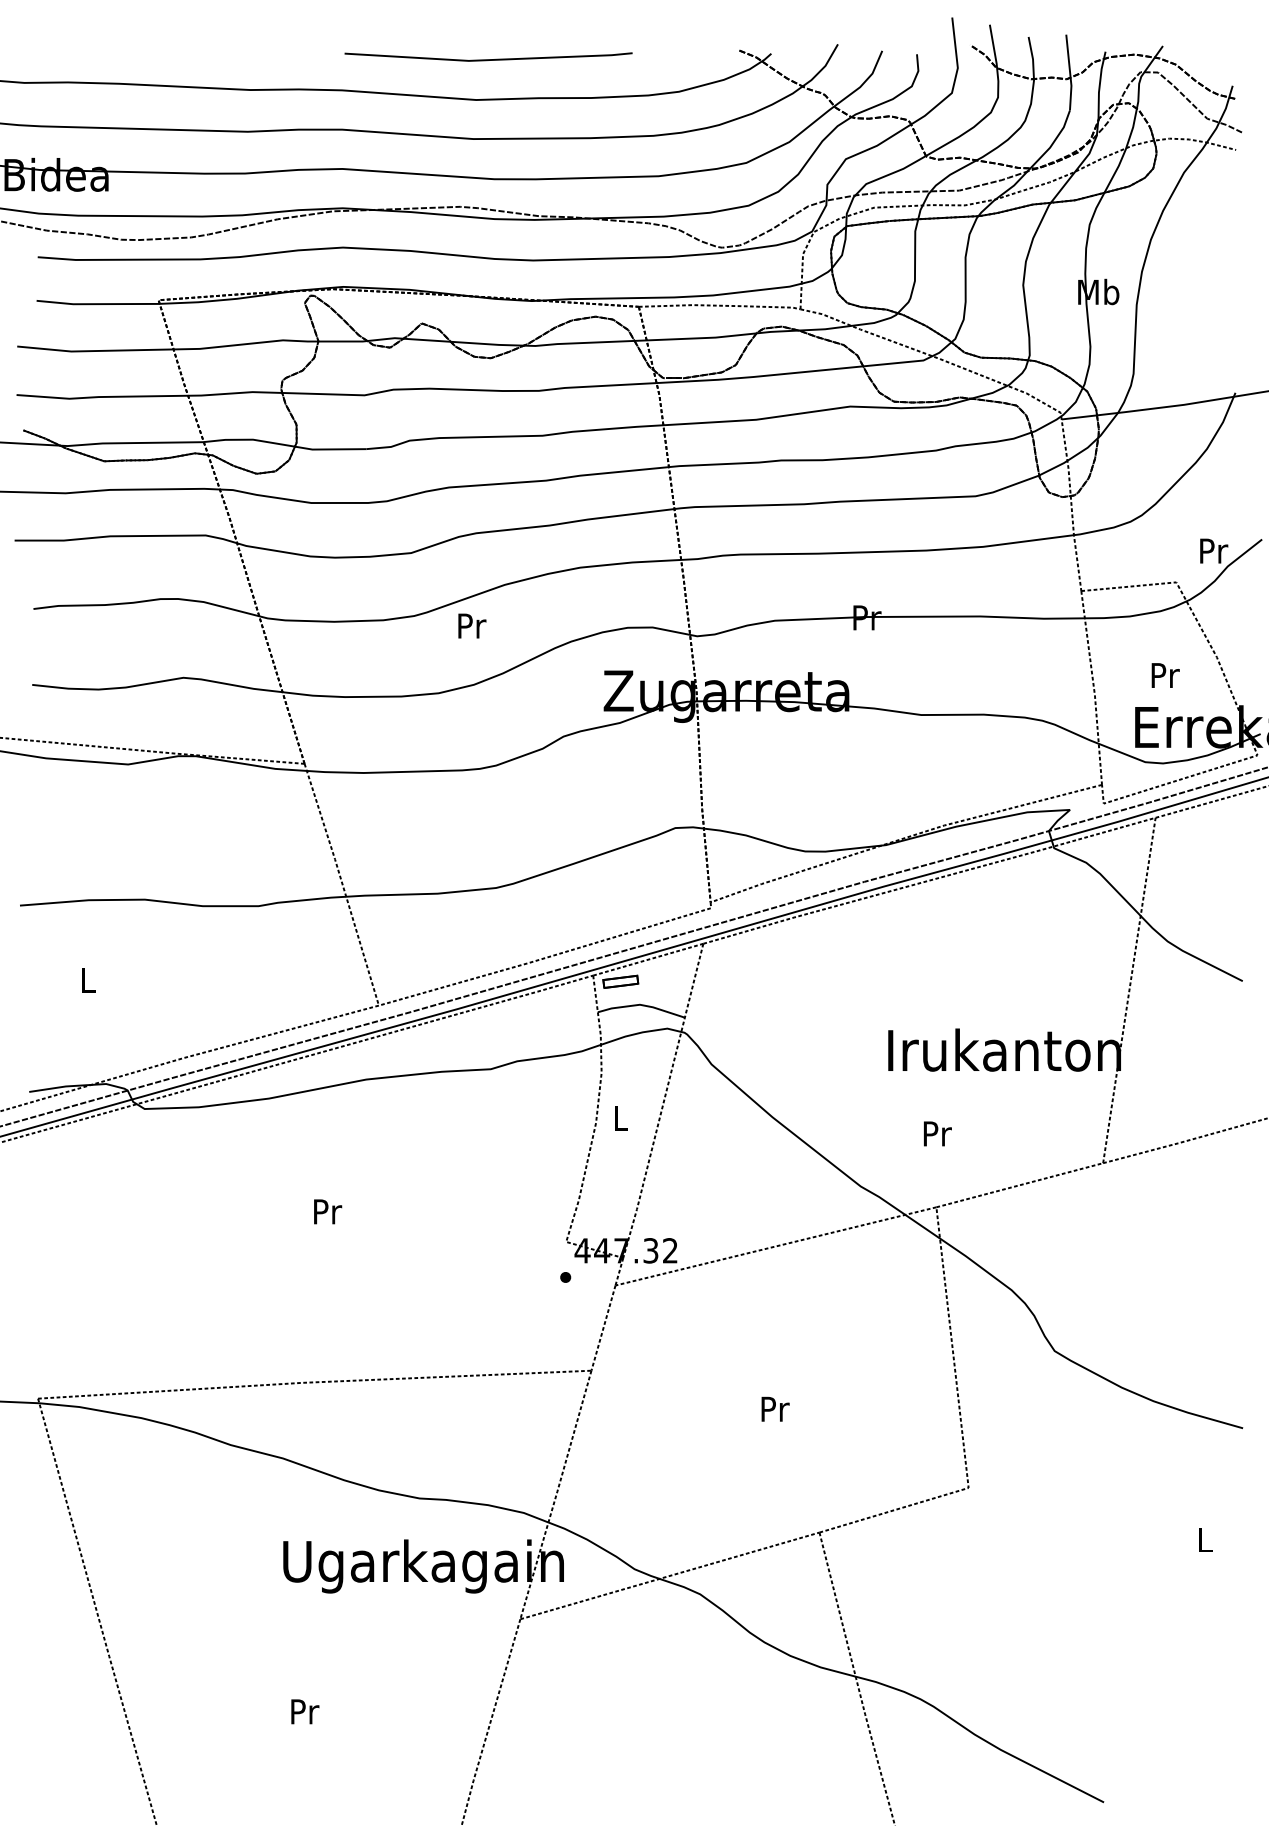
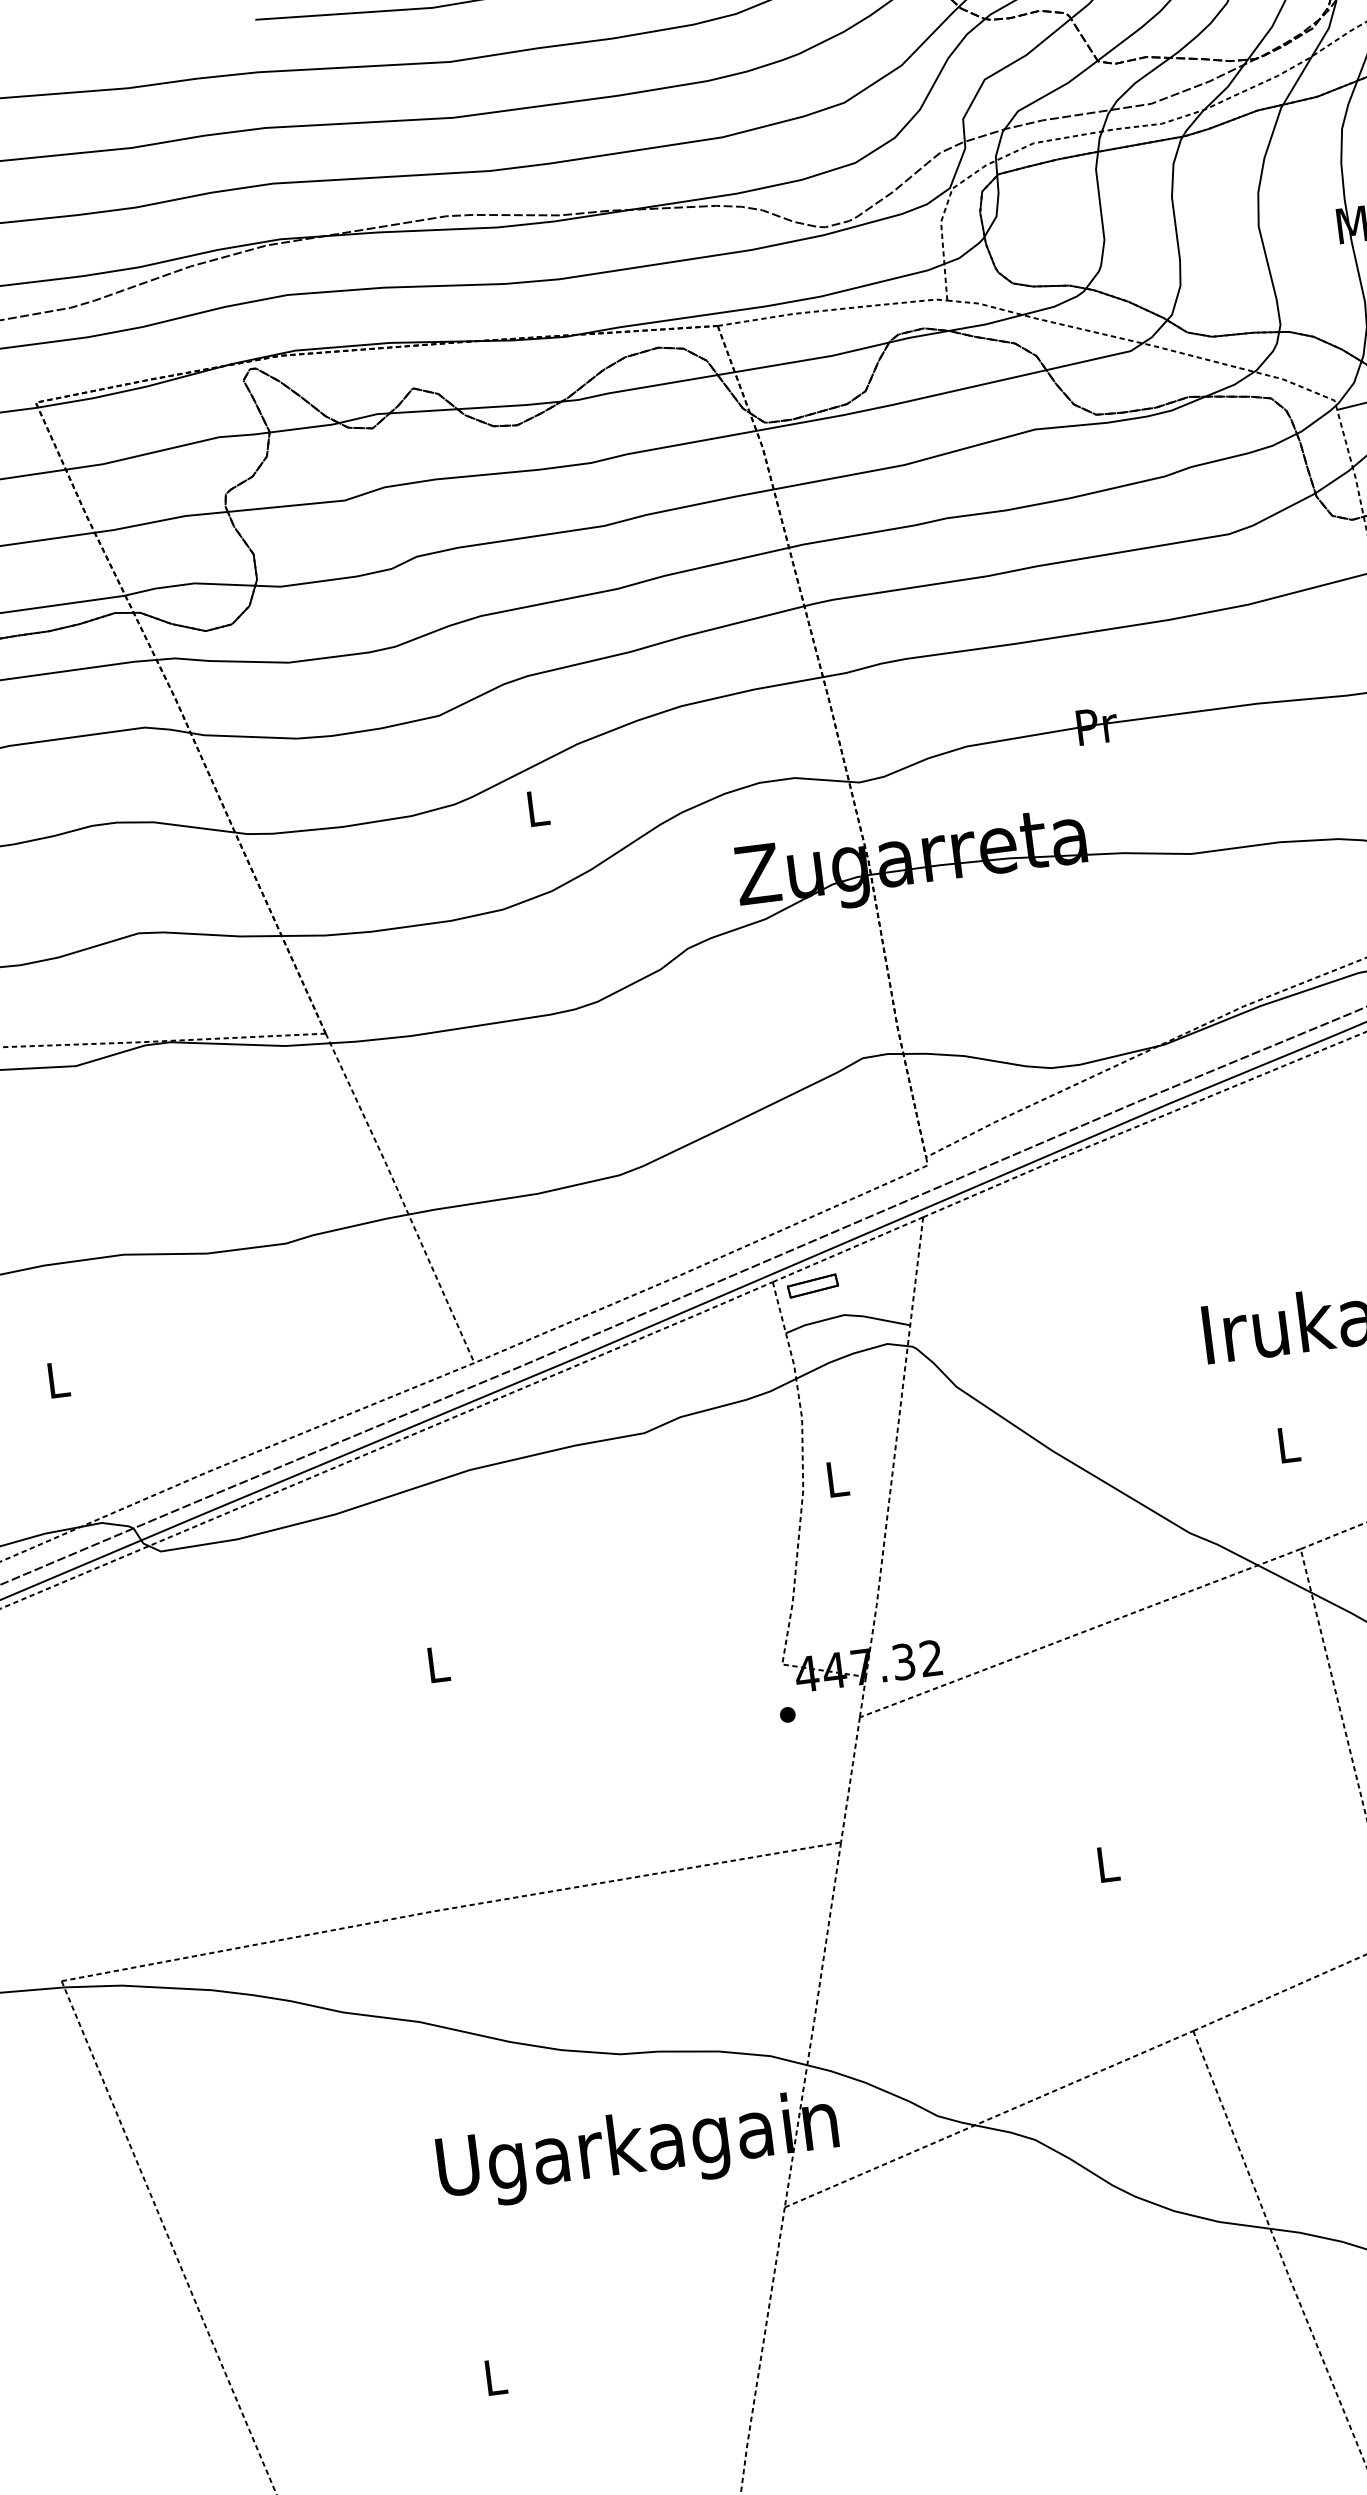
text: (472, 625) -> (538, 807), Pr -> L
text: (937, 1133) -> (1289, 1444), Pr -> L
text: (328, 1211) -> (439, 1663), Pr -> L
text: (775, 1408) -> (1108, 1863), Pr -> L
text: (305, 1711) -> (496, 2376), Pr -> L

